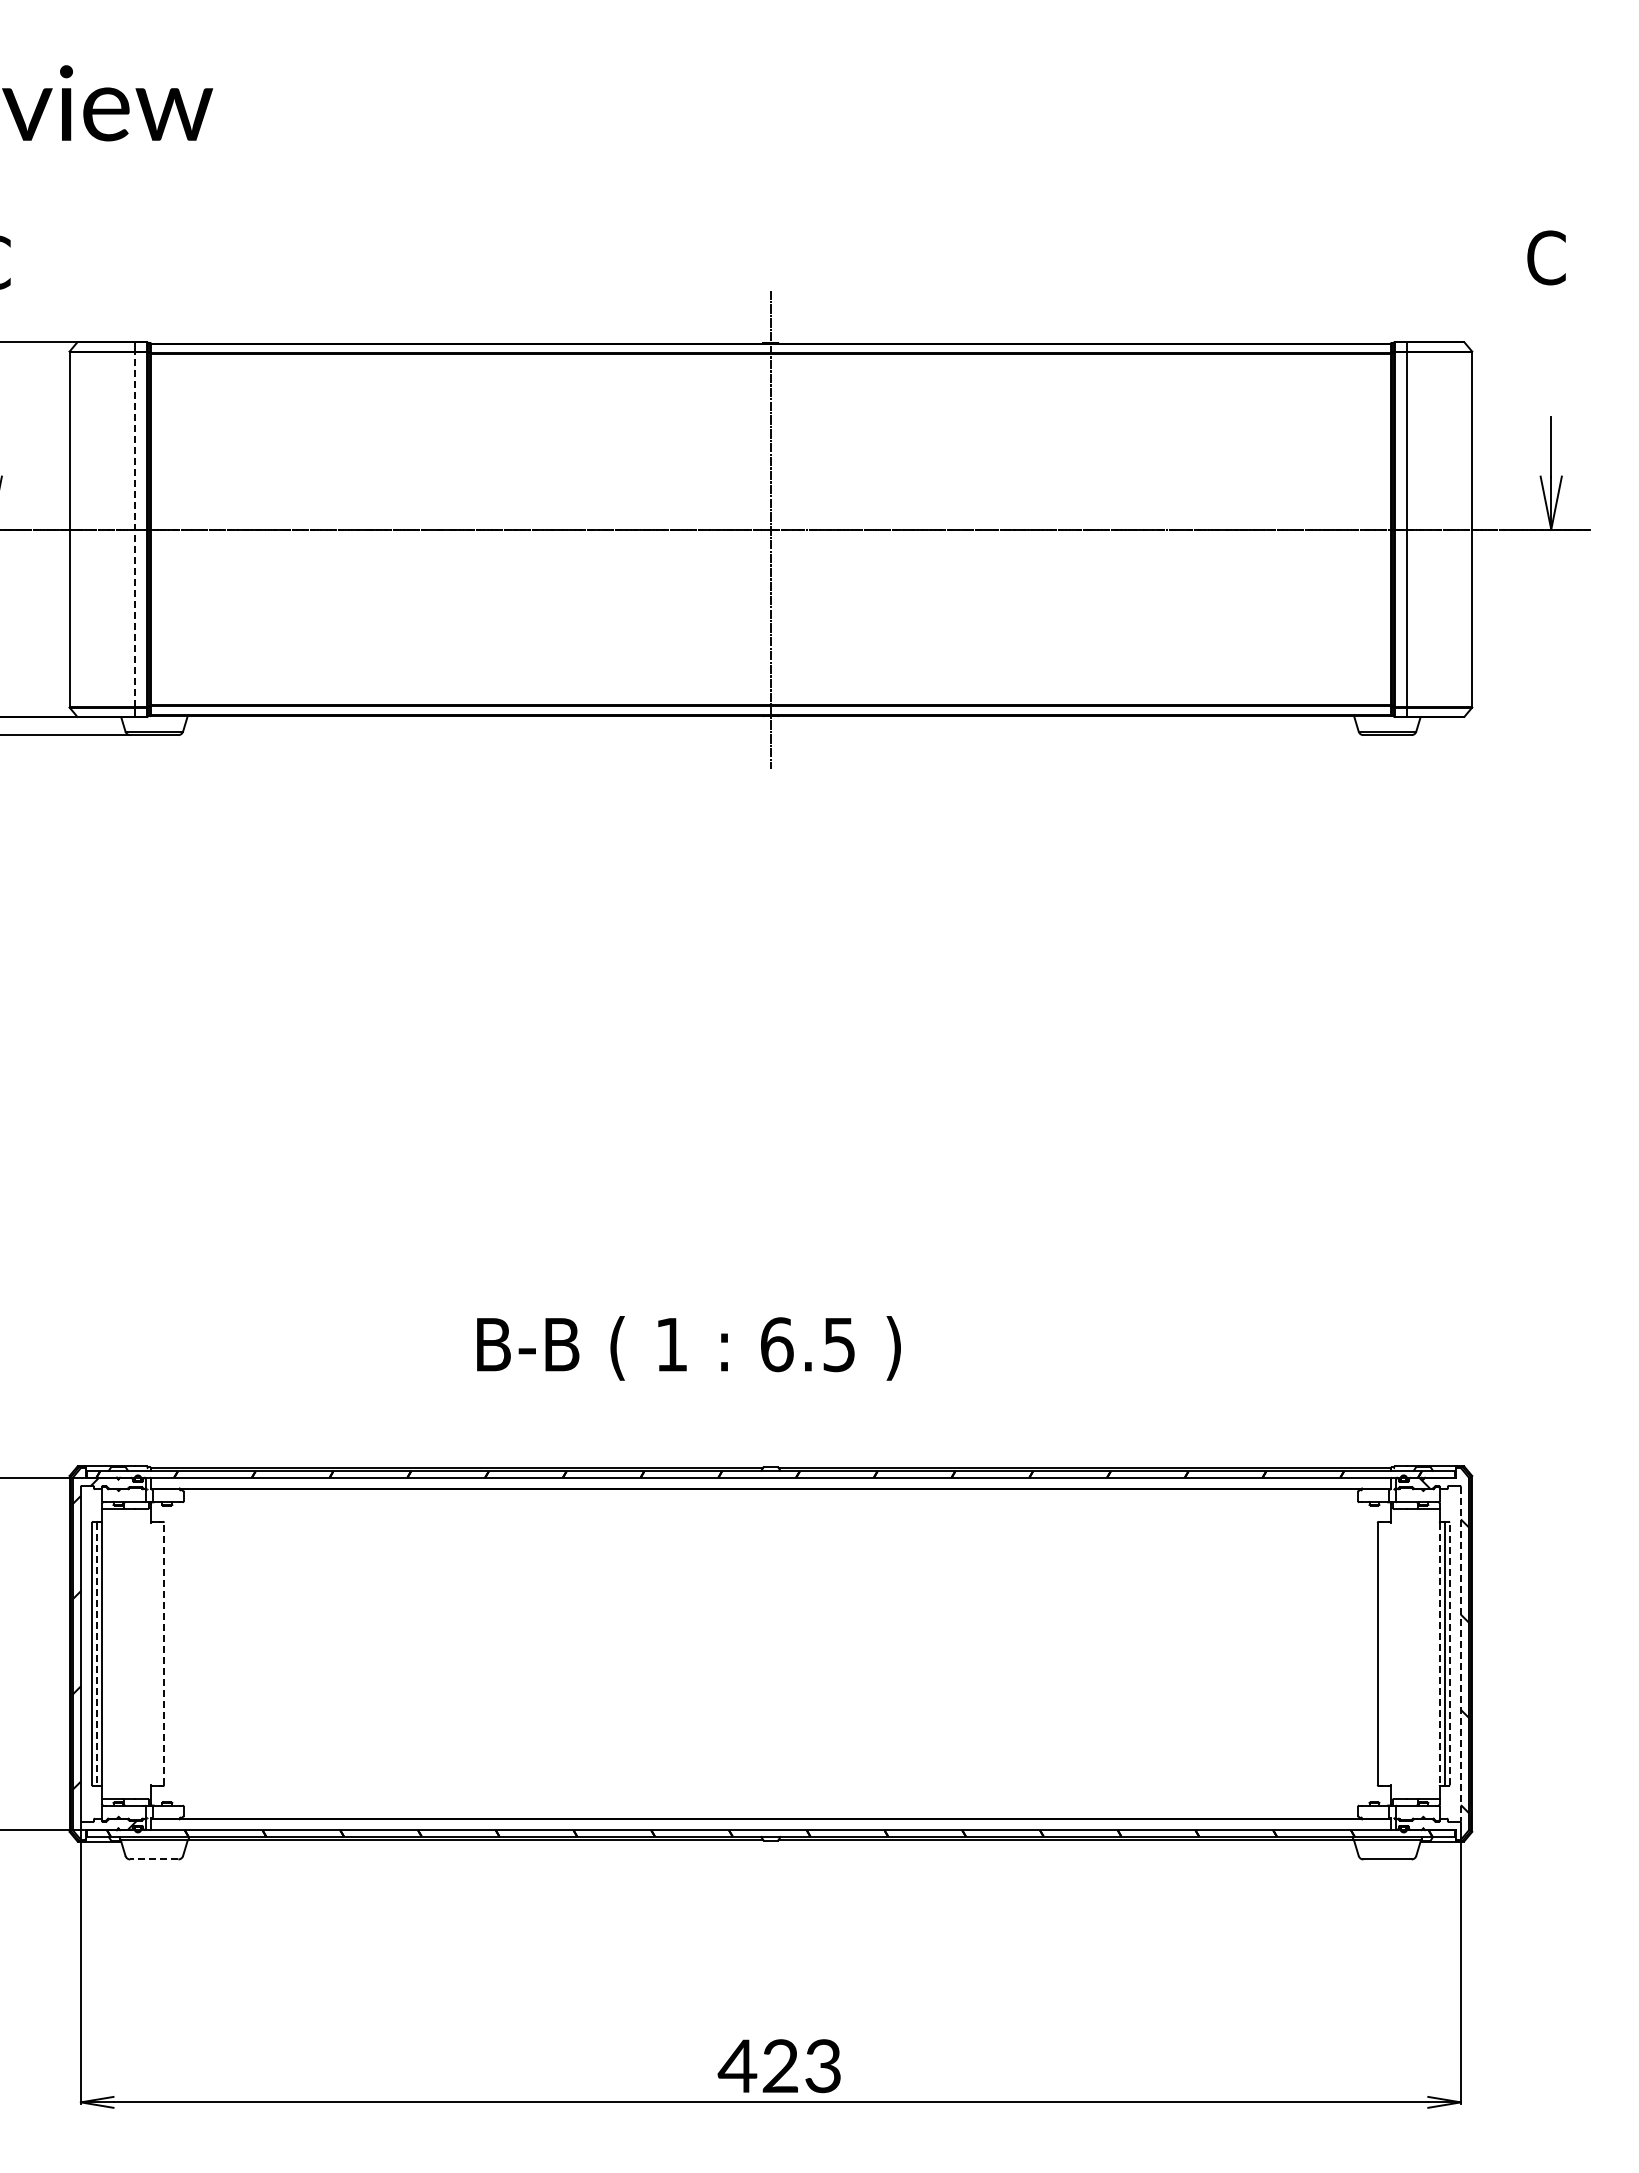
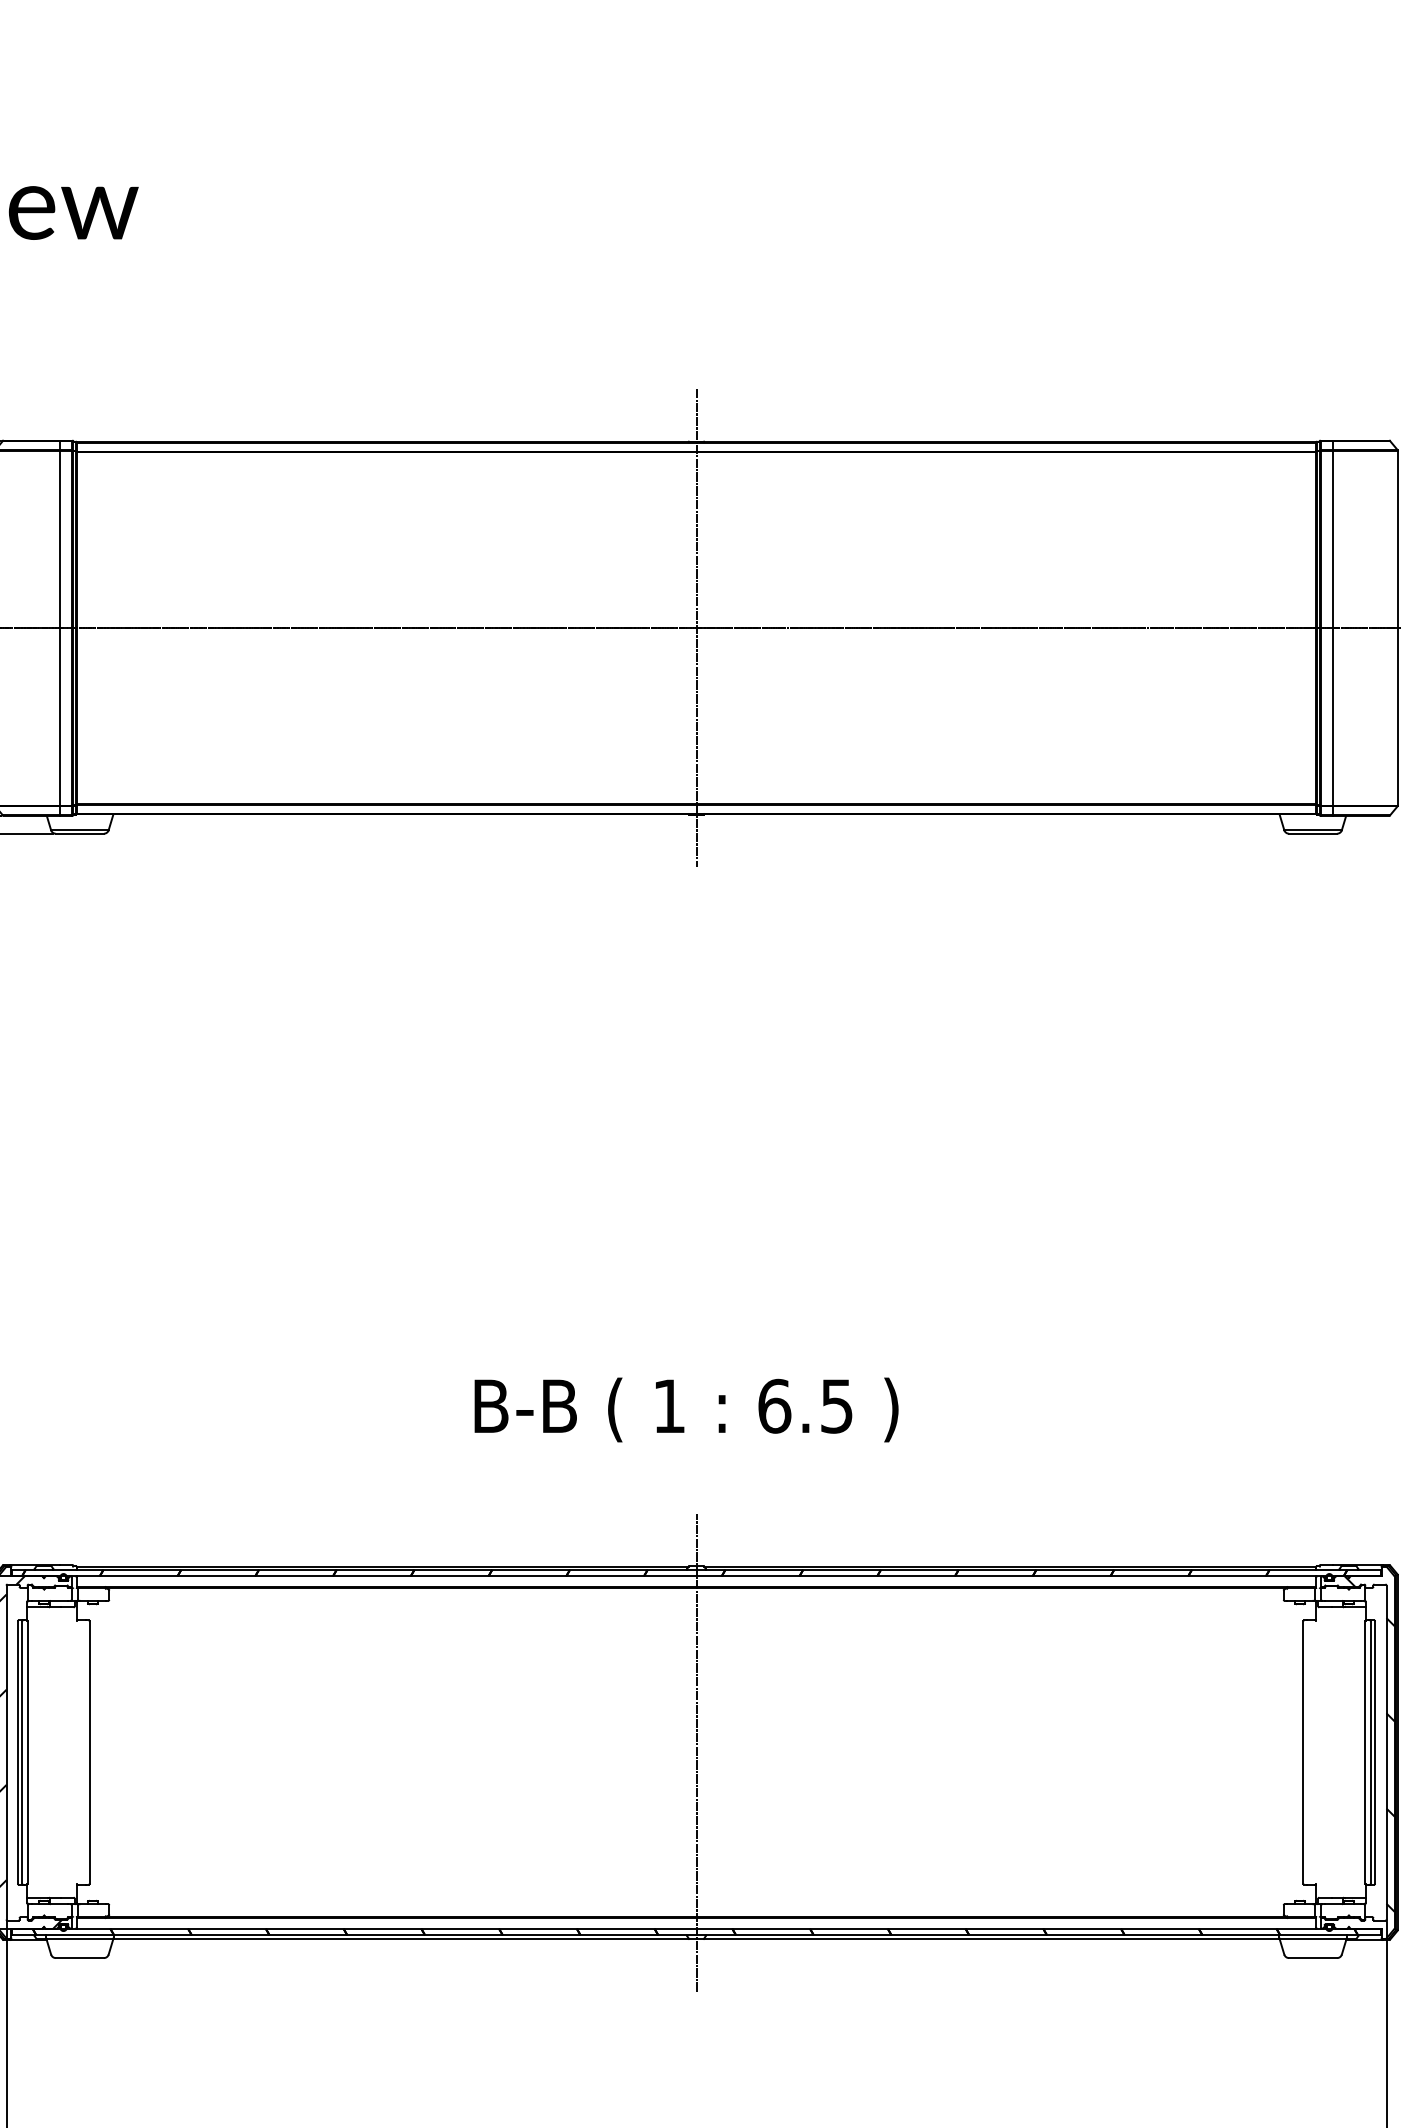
line: (134, 529) -> (60, 628), dashed -> solid
text: (688, 1348) -> (686, 1410), moved
line: (164, 1653) -> (90, 1752), dashed -> solid
line: (770, 1653) -> (696, 1752), added
line: (1449, 1653) -> (1375, 1752), dashed -> solid
line: (96, 1654) -> (22, 1753), dashed -> solid
line: (1439, 1654) -> (1365, 1753), dashed -> solid
line: (1460, 1654) -> (1386, 1753), dashed -> solid
line: (153, 1859) -> (79, 1958), dashed -> solid

